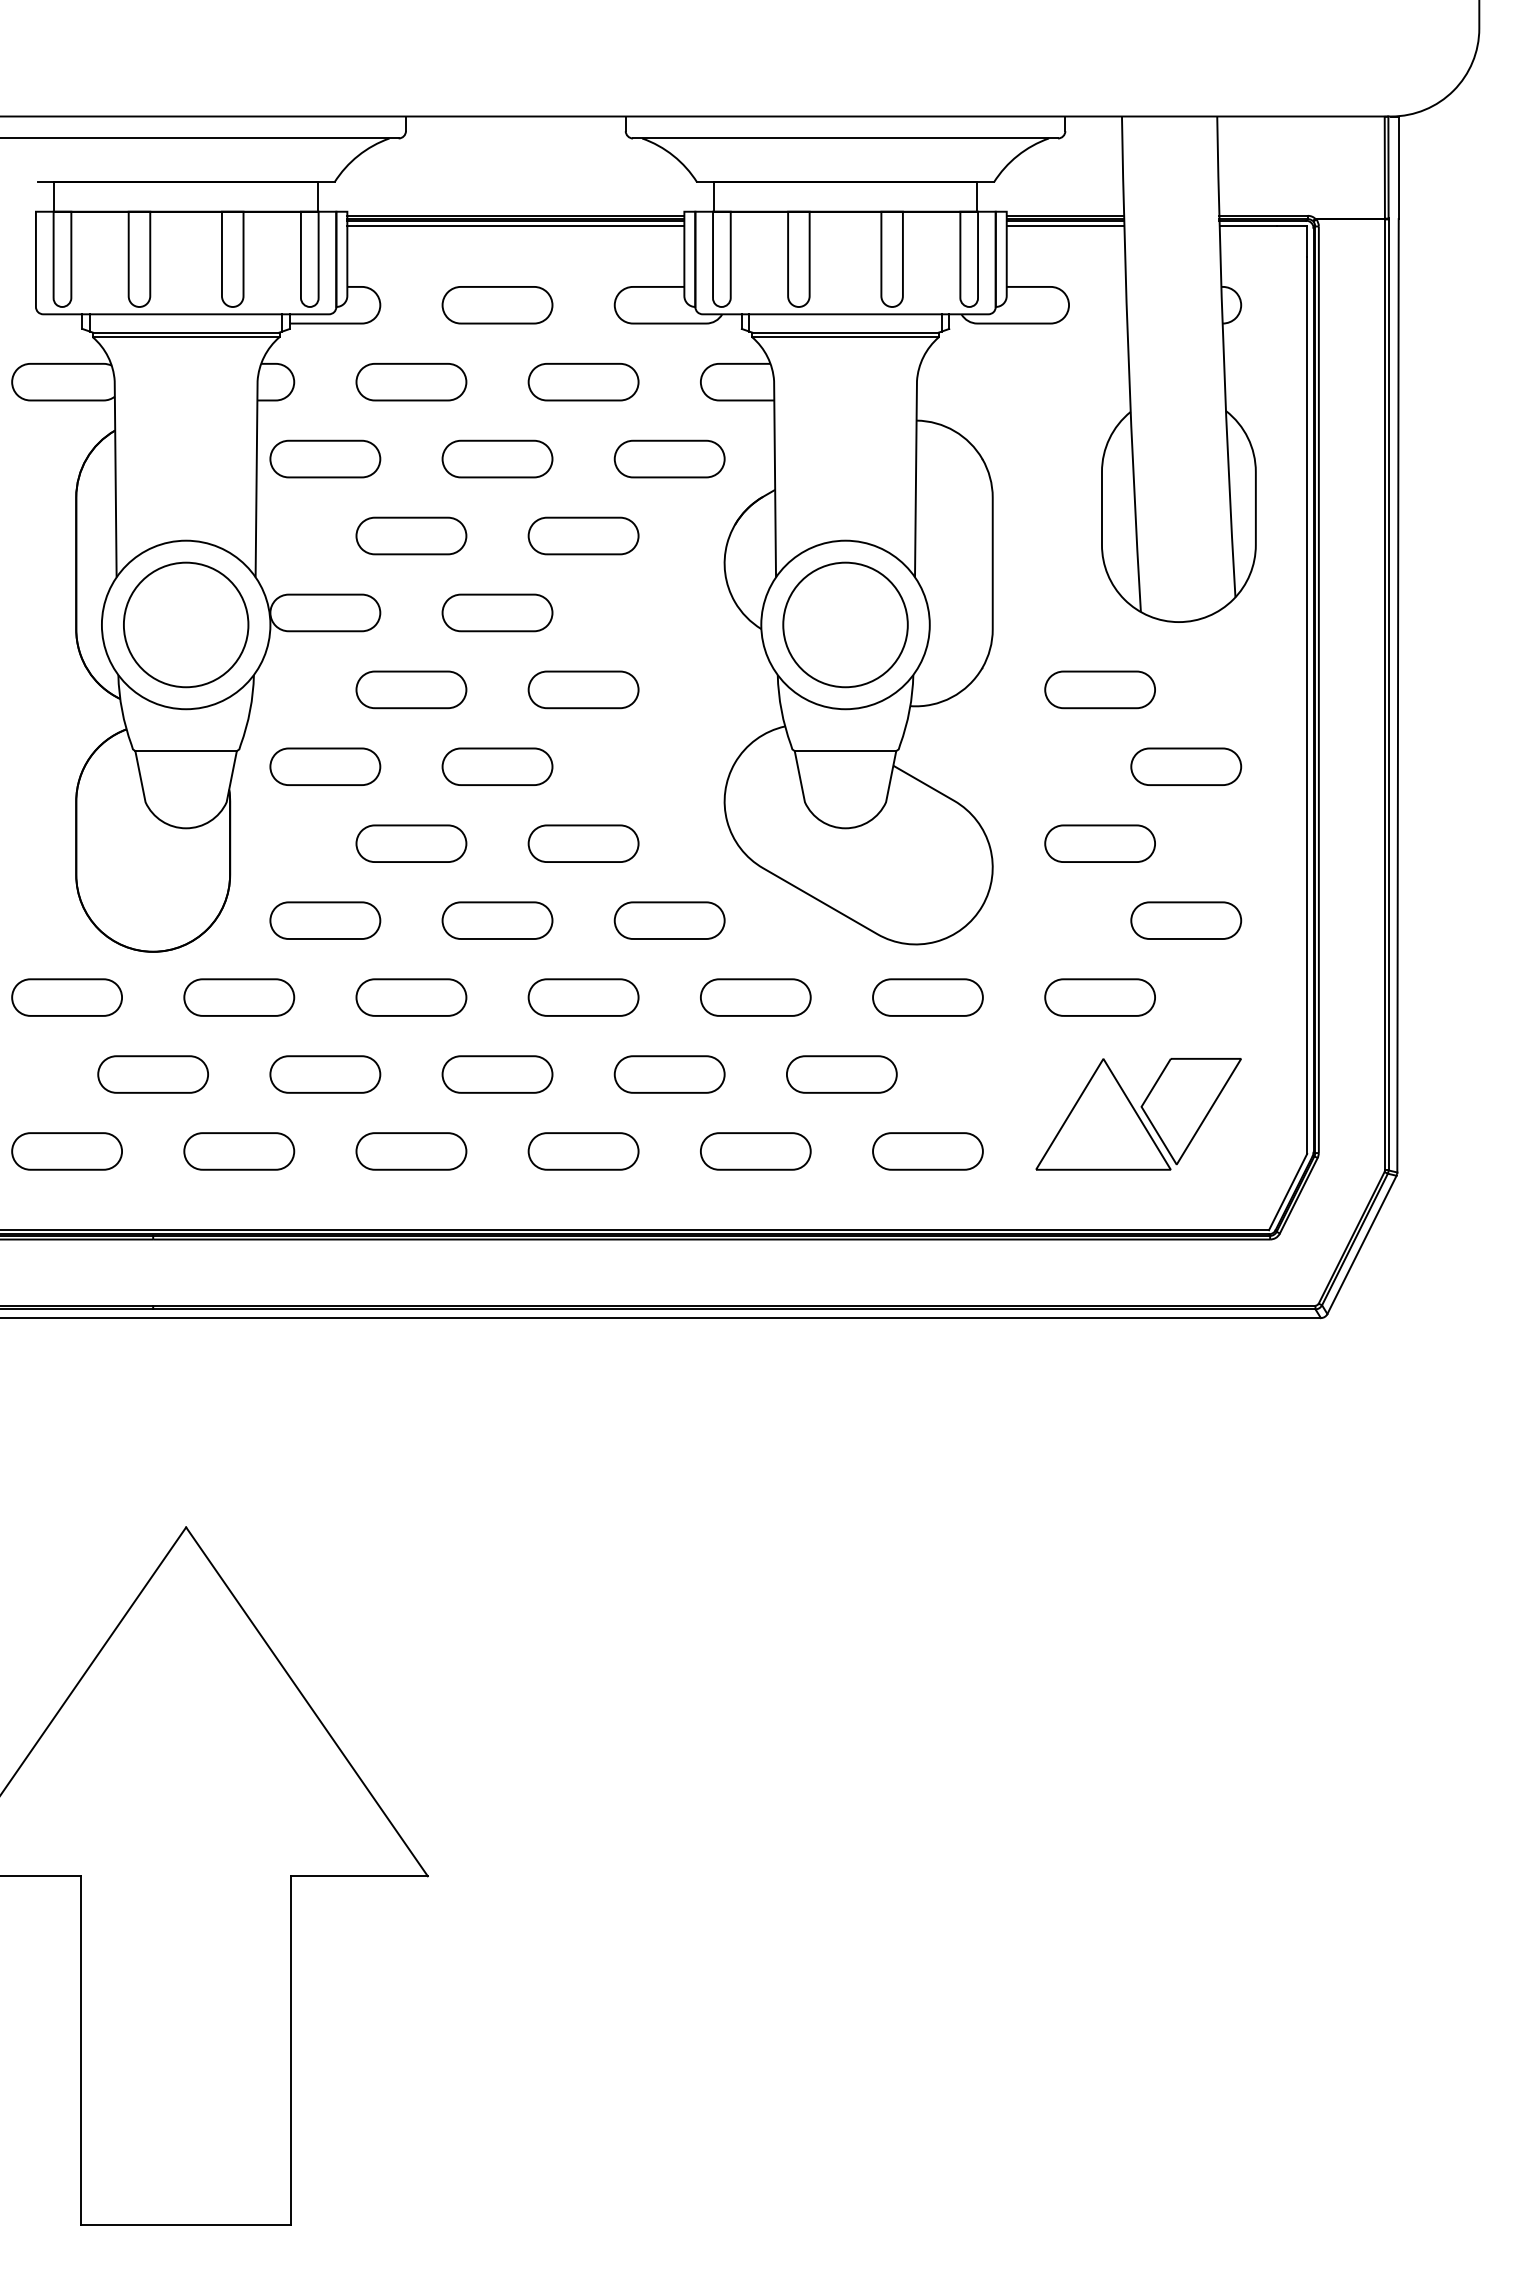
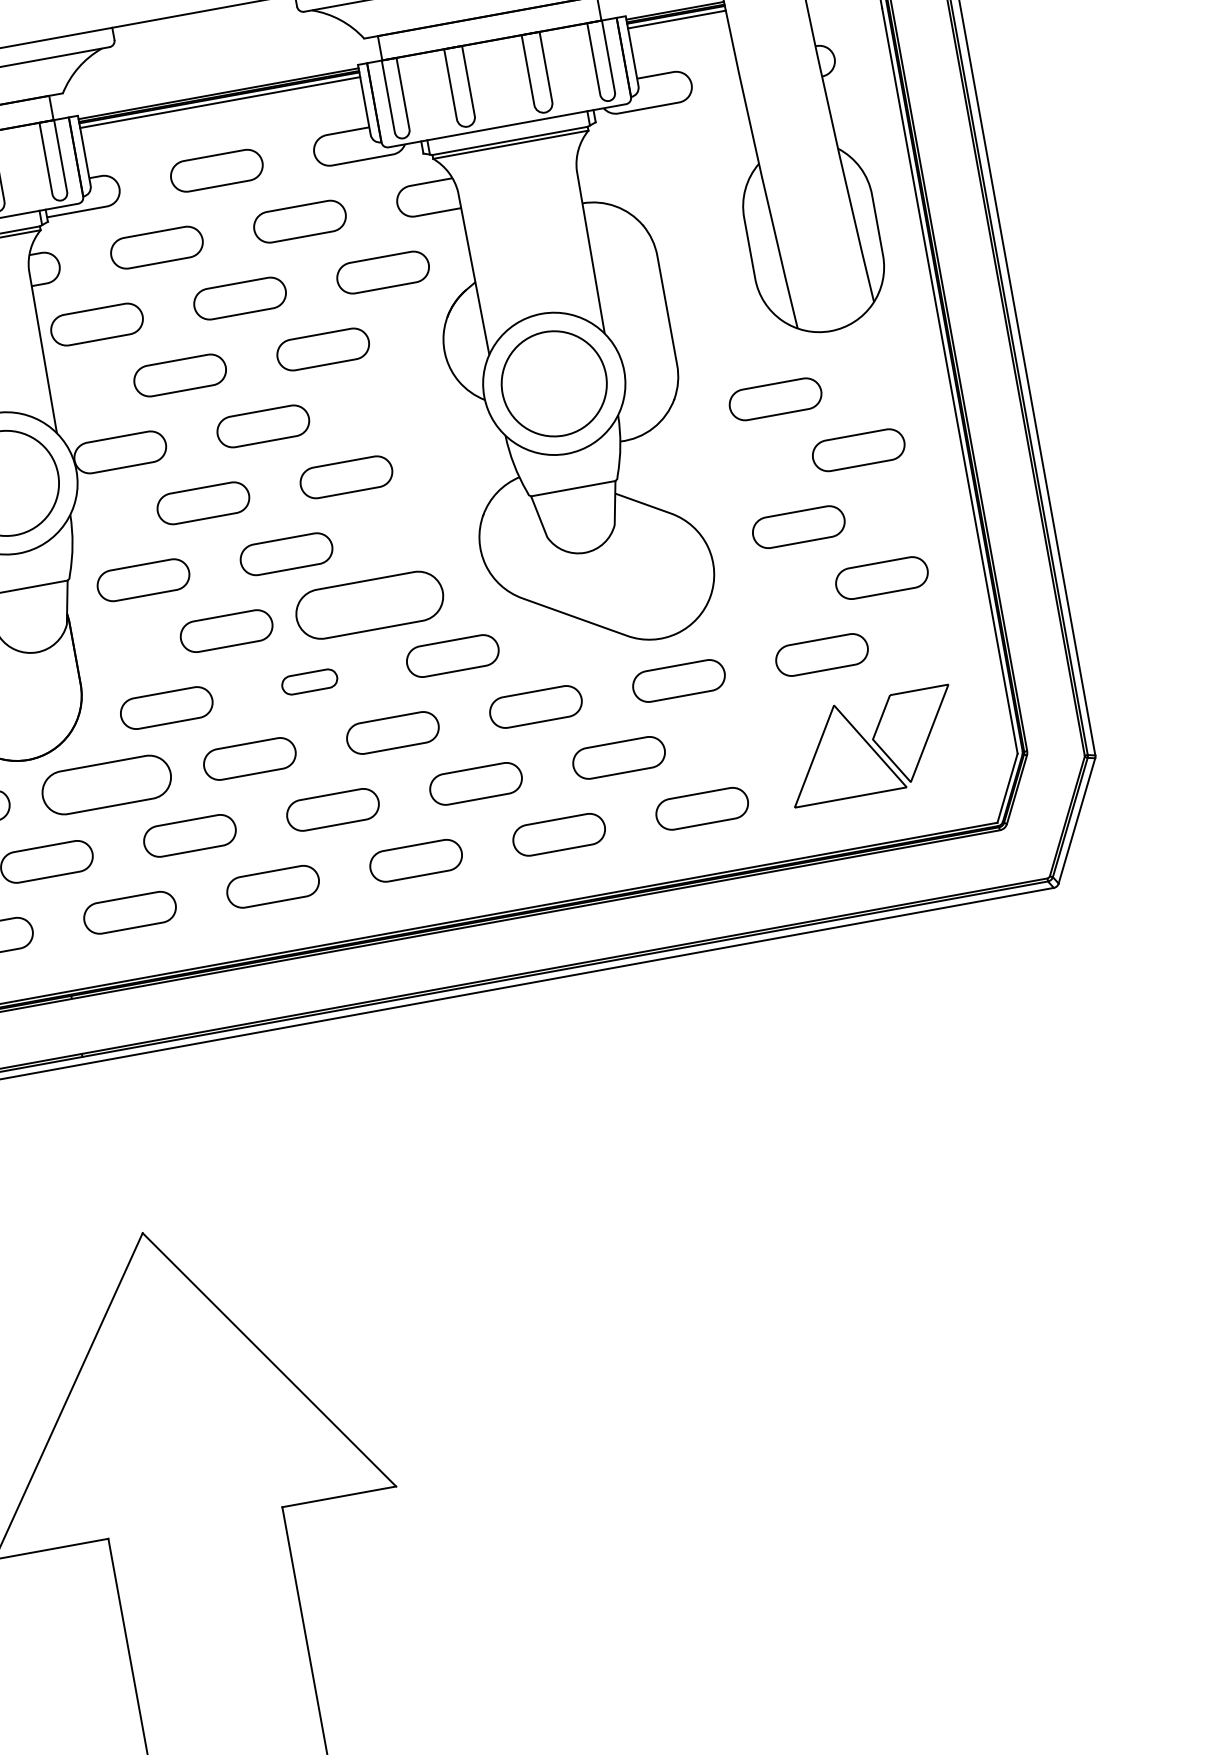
part: (583, 843) -> (369, 604), size x1.6
part: (497, 920) -> (309, 681), size x0.6
part: (239, 997) -> (107, 784), size x1.4

